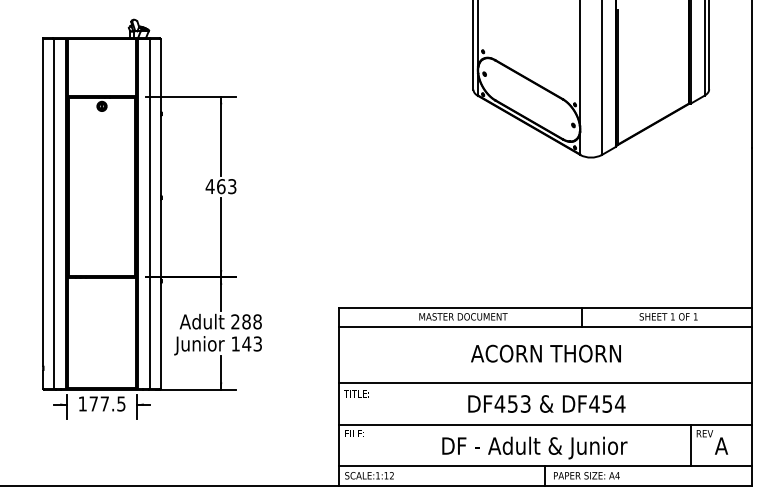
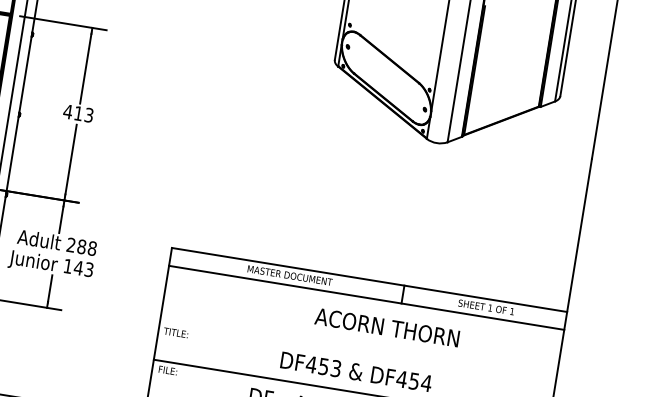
text: (221, 186) -> (78, 113), 463 -> 413
text: (545, 353) -> (386, 327), moved
line: (544, 382) -> (357, 351), removed

